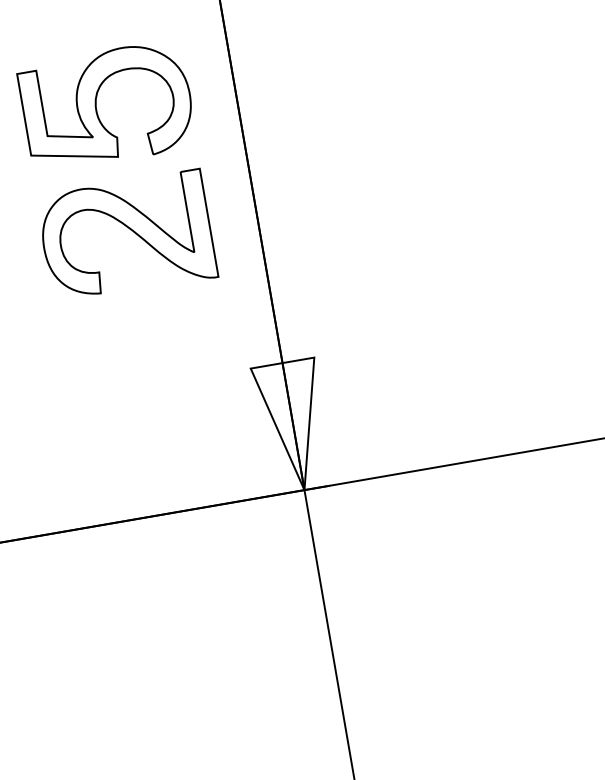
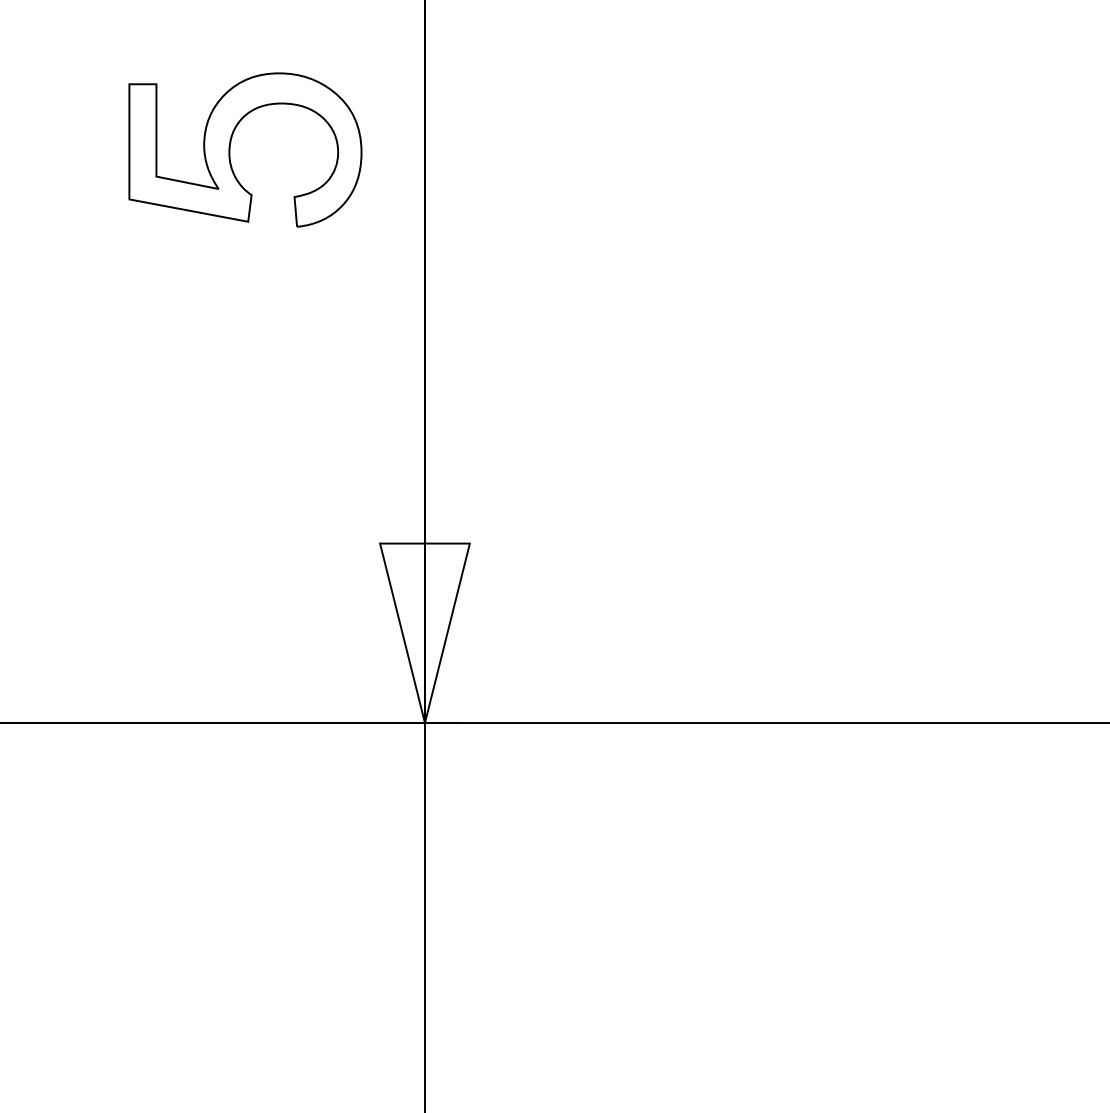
part: (130, 230) -> (248, 325), removed

